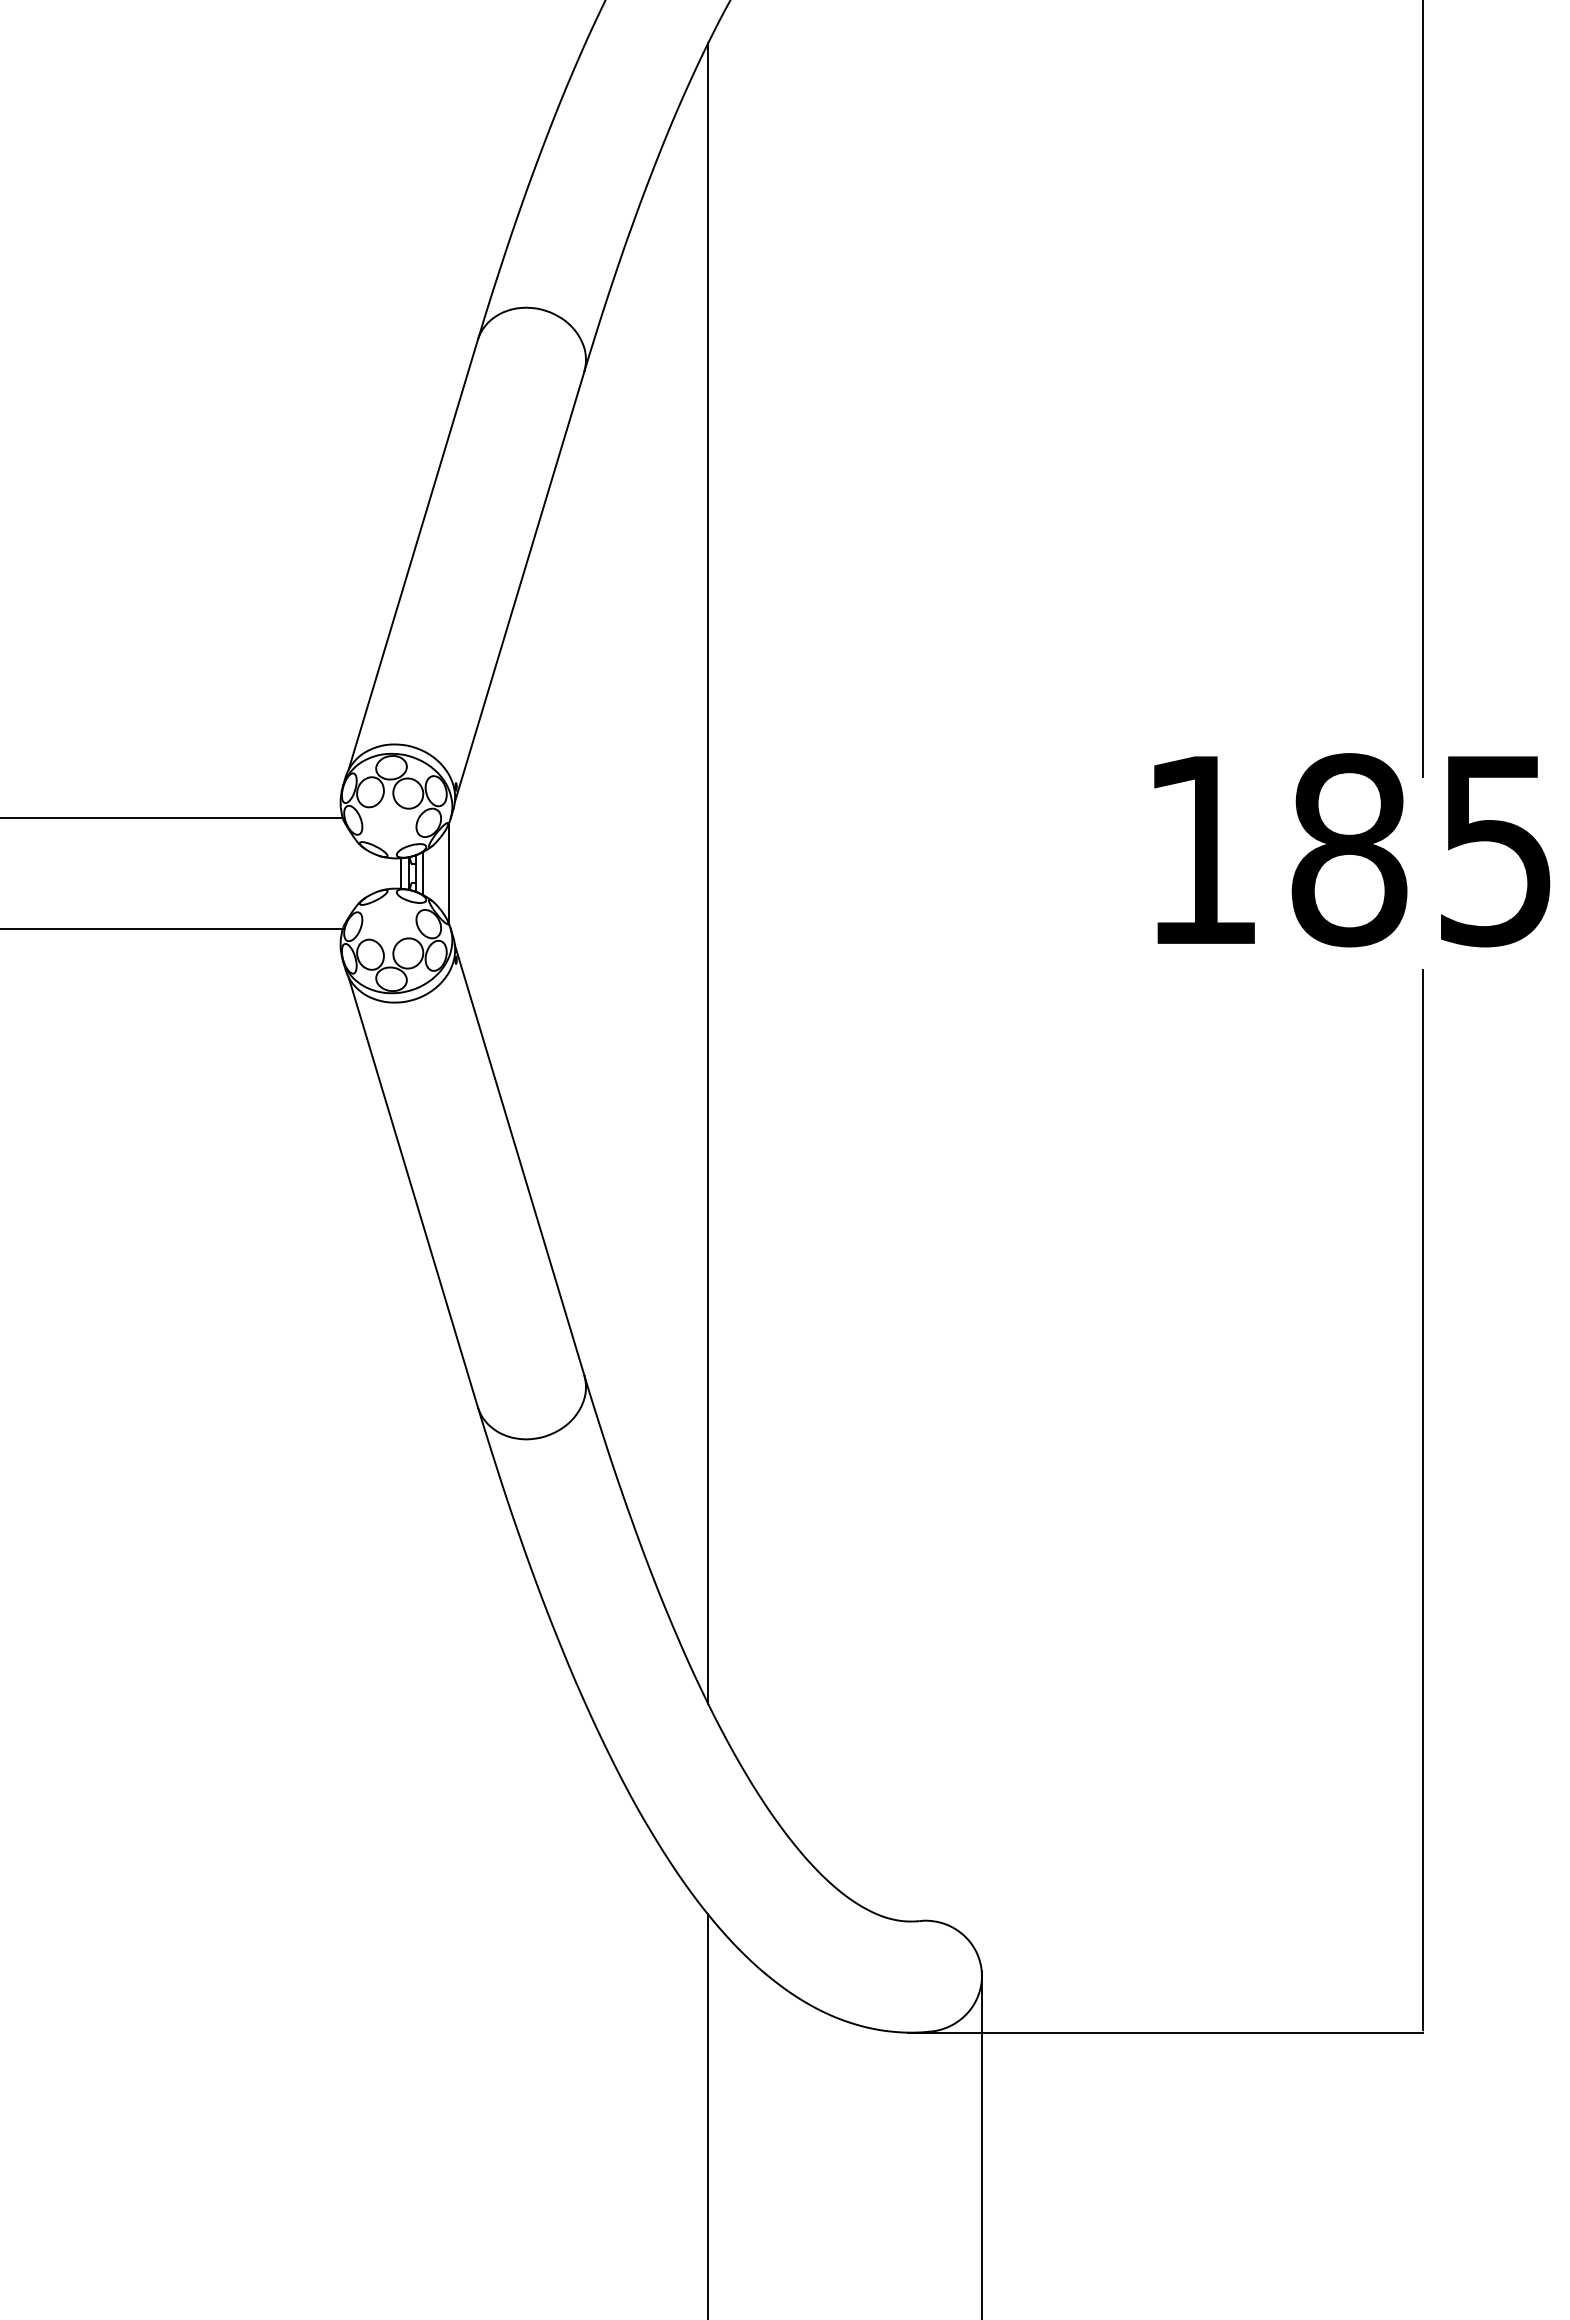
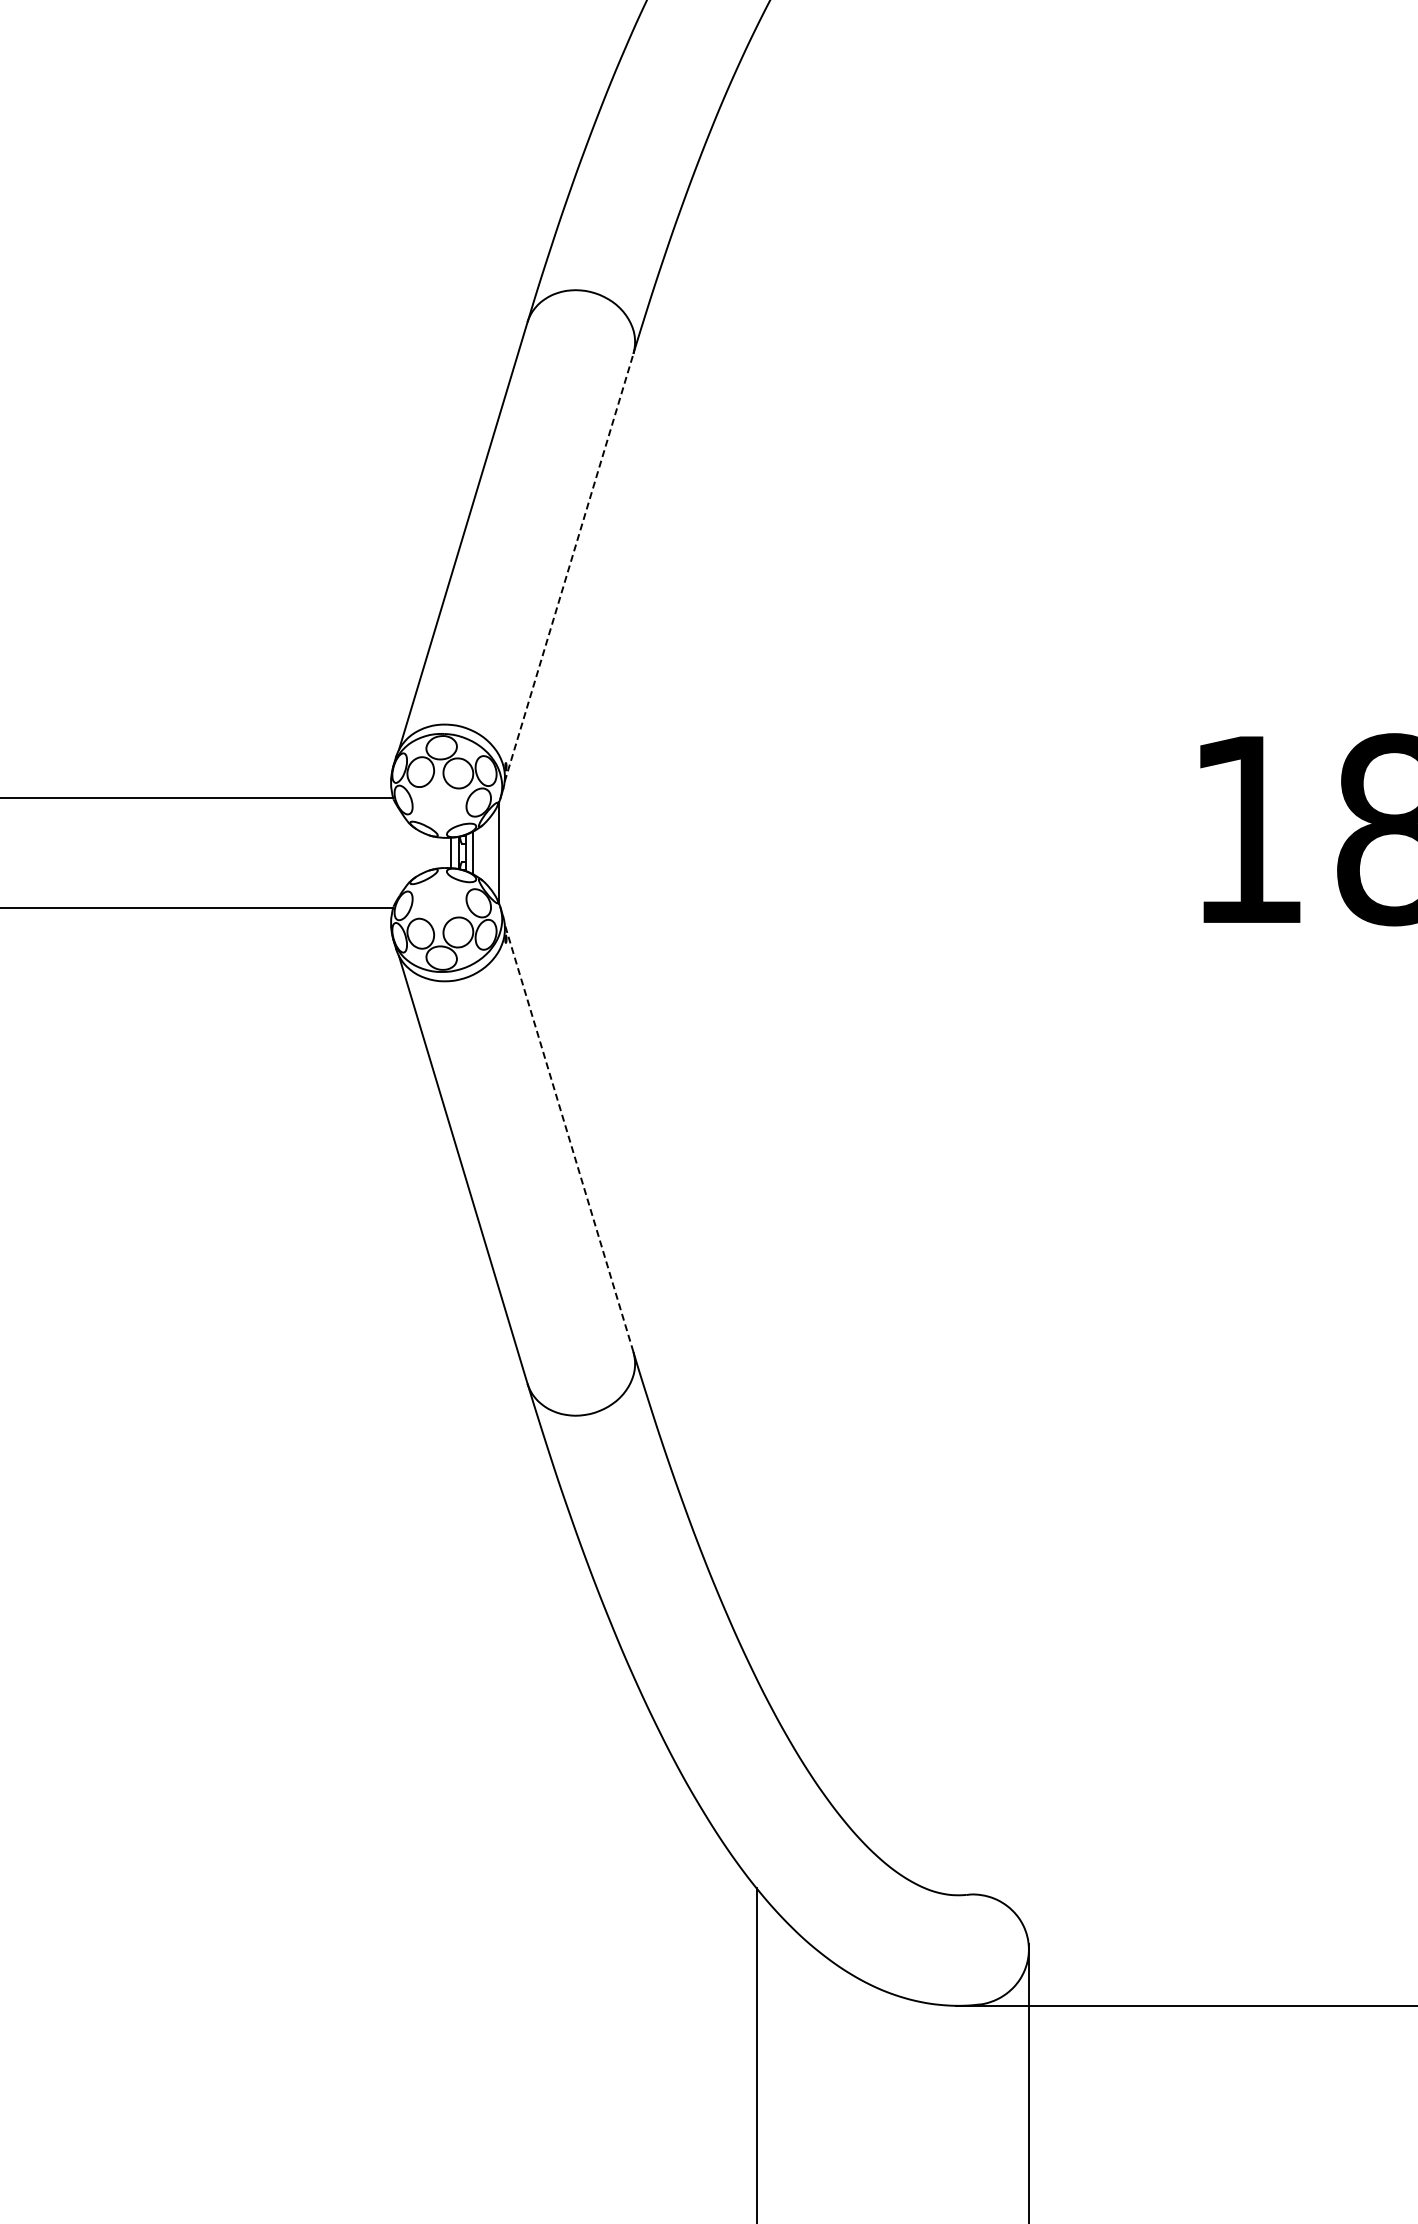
line: (519, 586) -> (568, 567), solid -> dashed
line: (708, 873) -> (756, 852), removed
line: (519, 1160) -> (568, 1138), solid -> dashed

